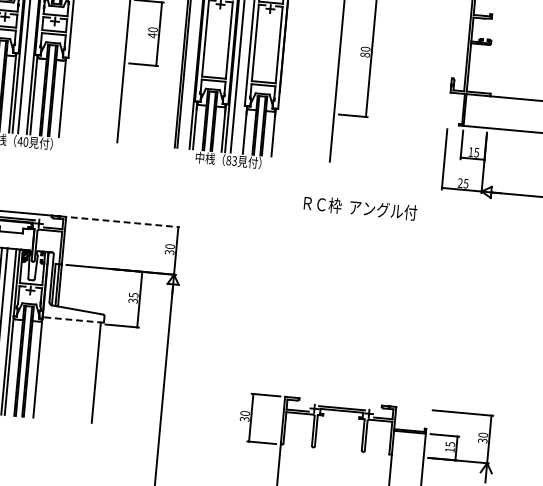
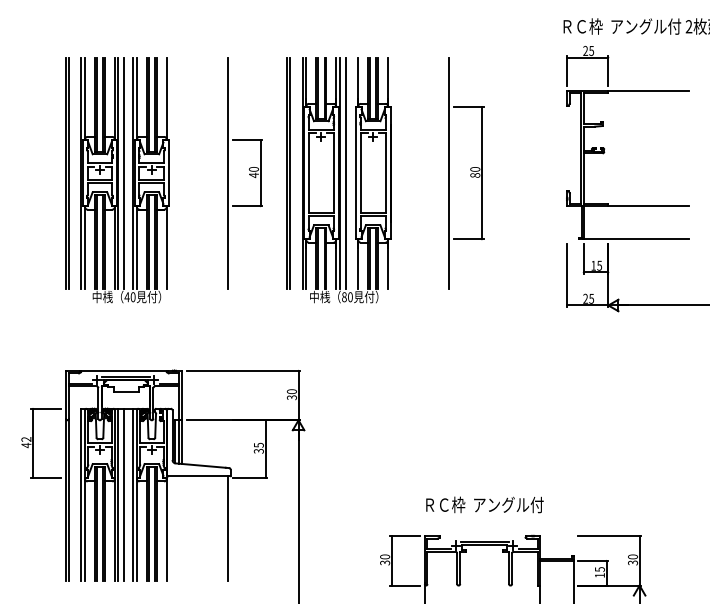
text: (234, 161) -> (350, 297), 83 -> 80
text: (360, 207) -> (484, 504), moved
line: (125, 222) -> (243, 370), dashed -> solid
line: (73, 320) -> (199, 476), dashed -> solid

